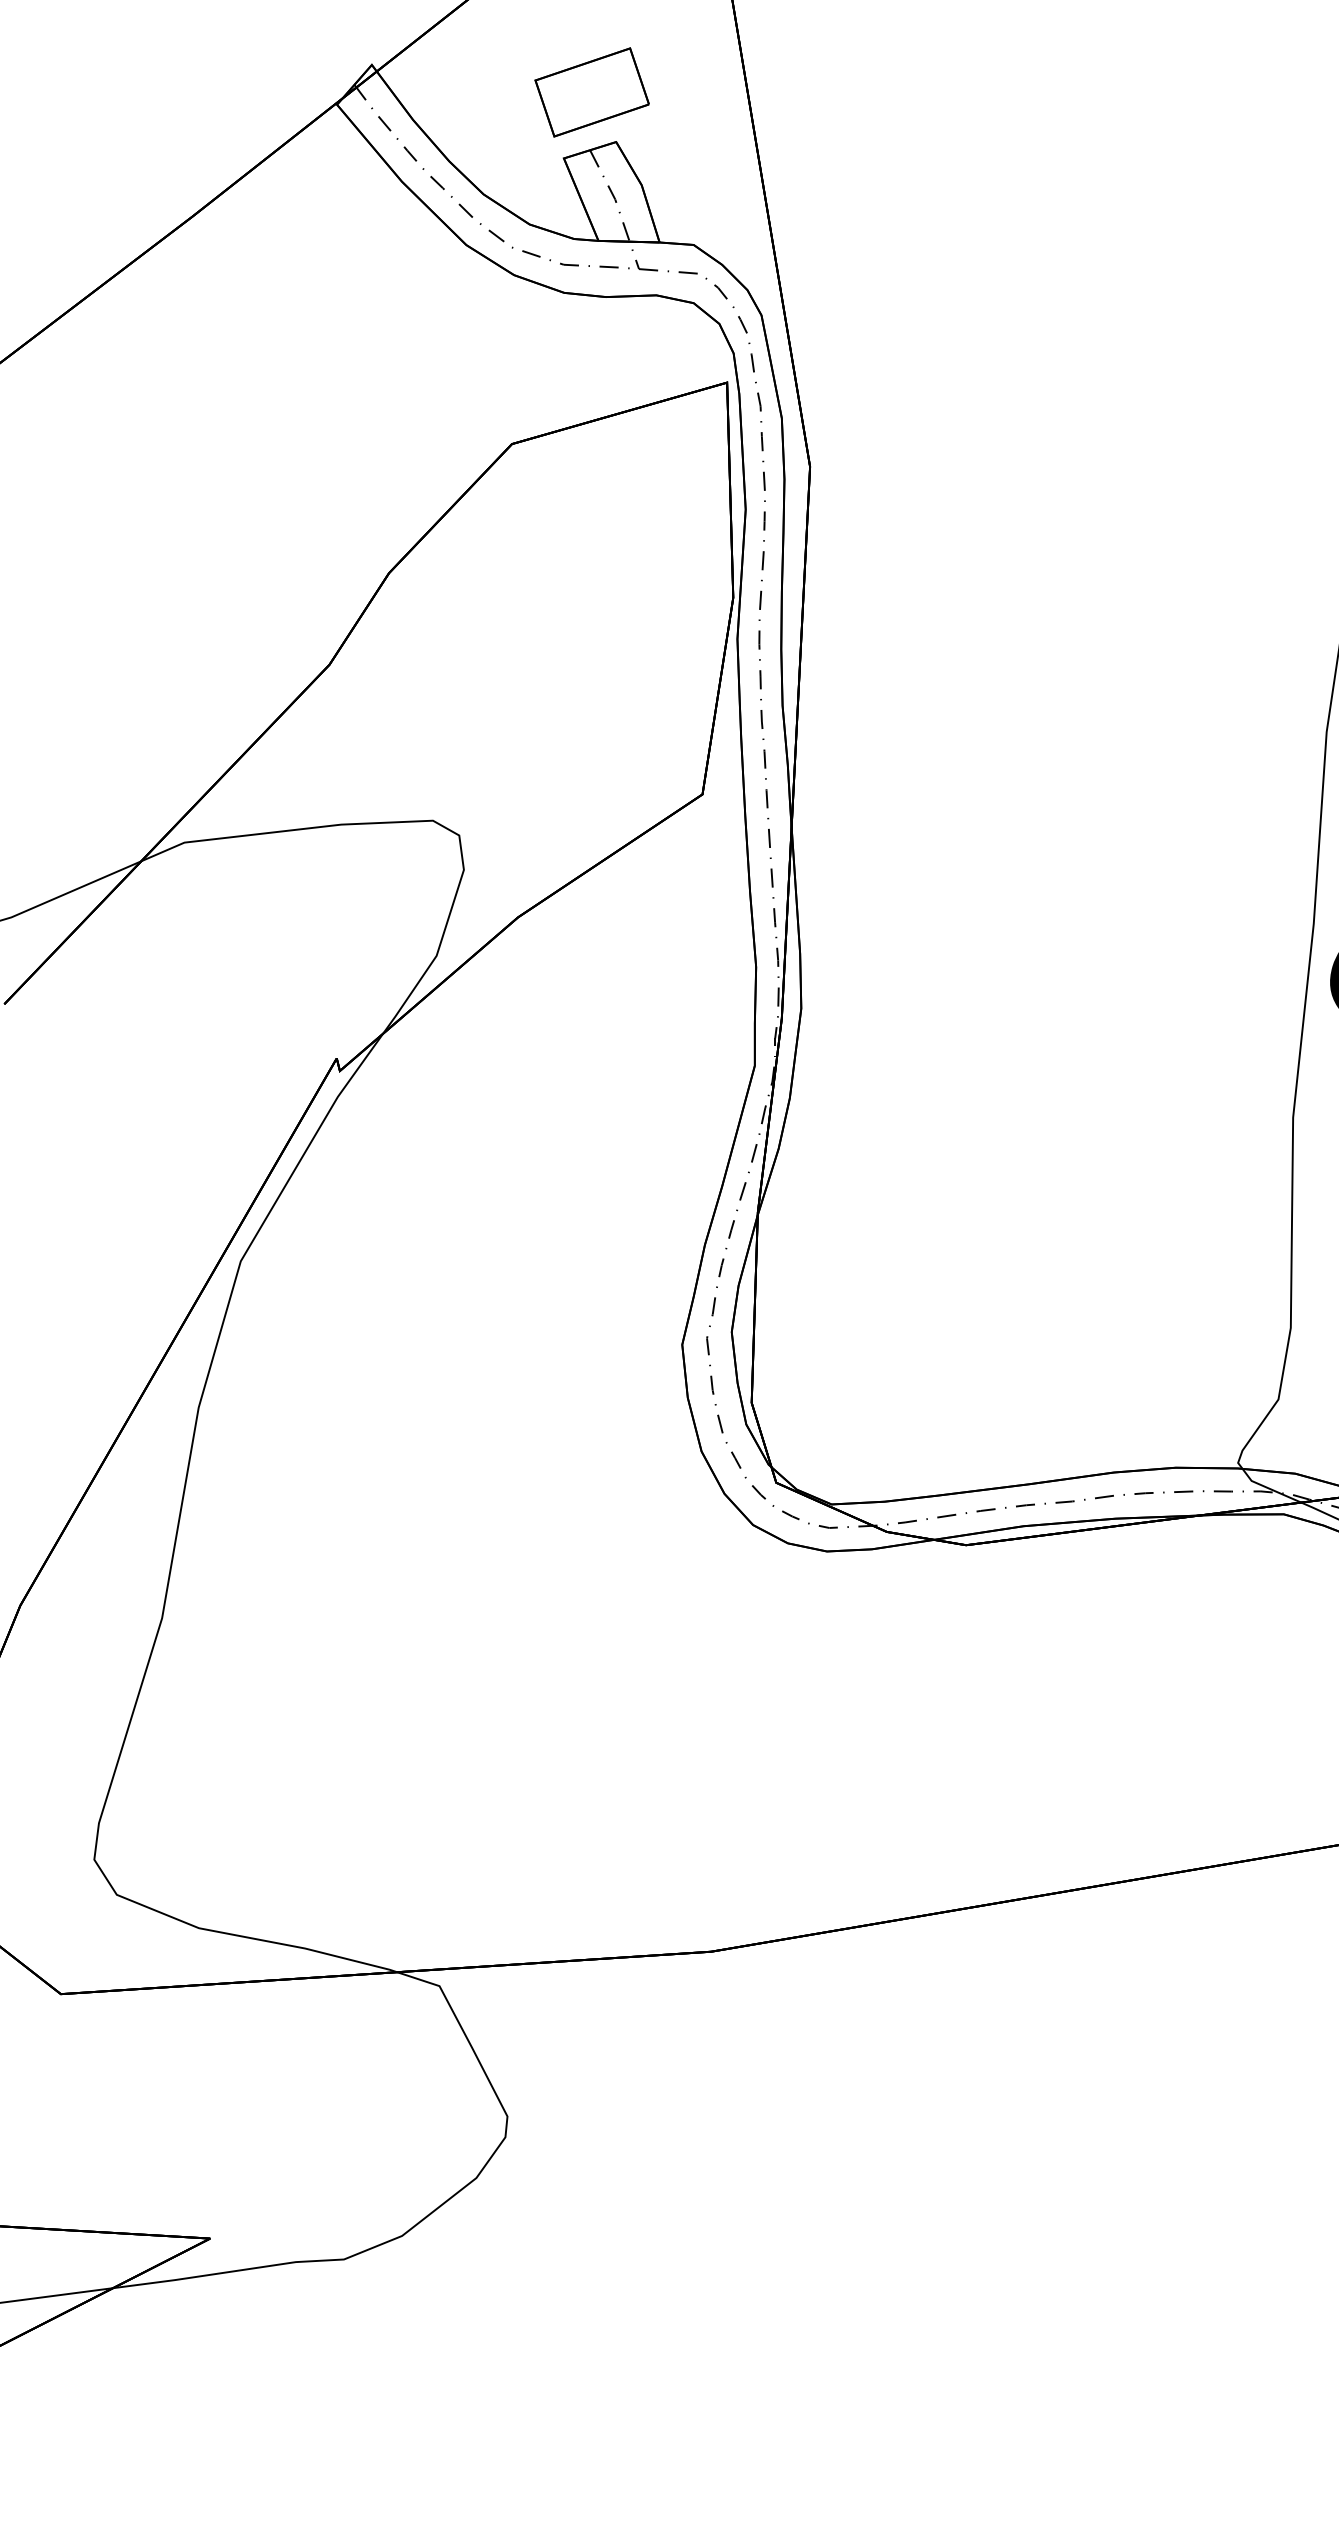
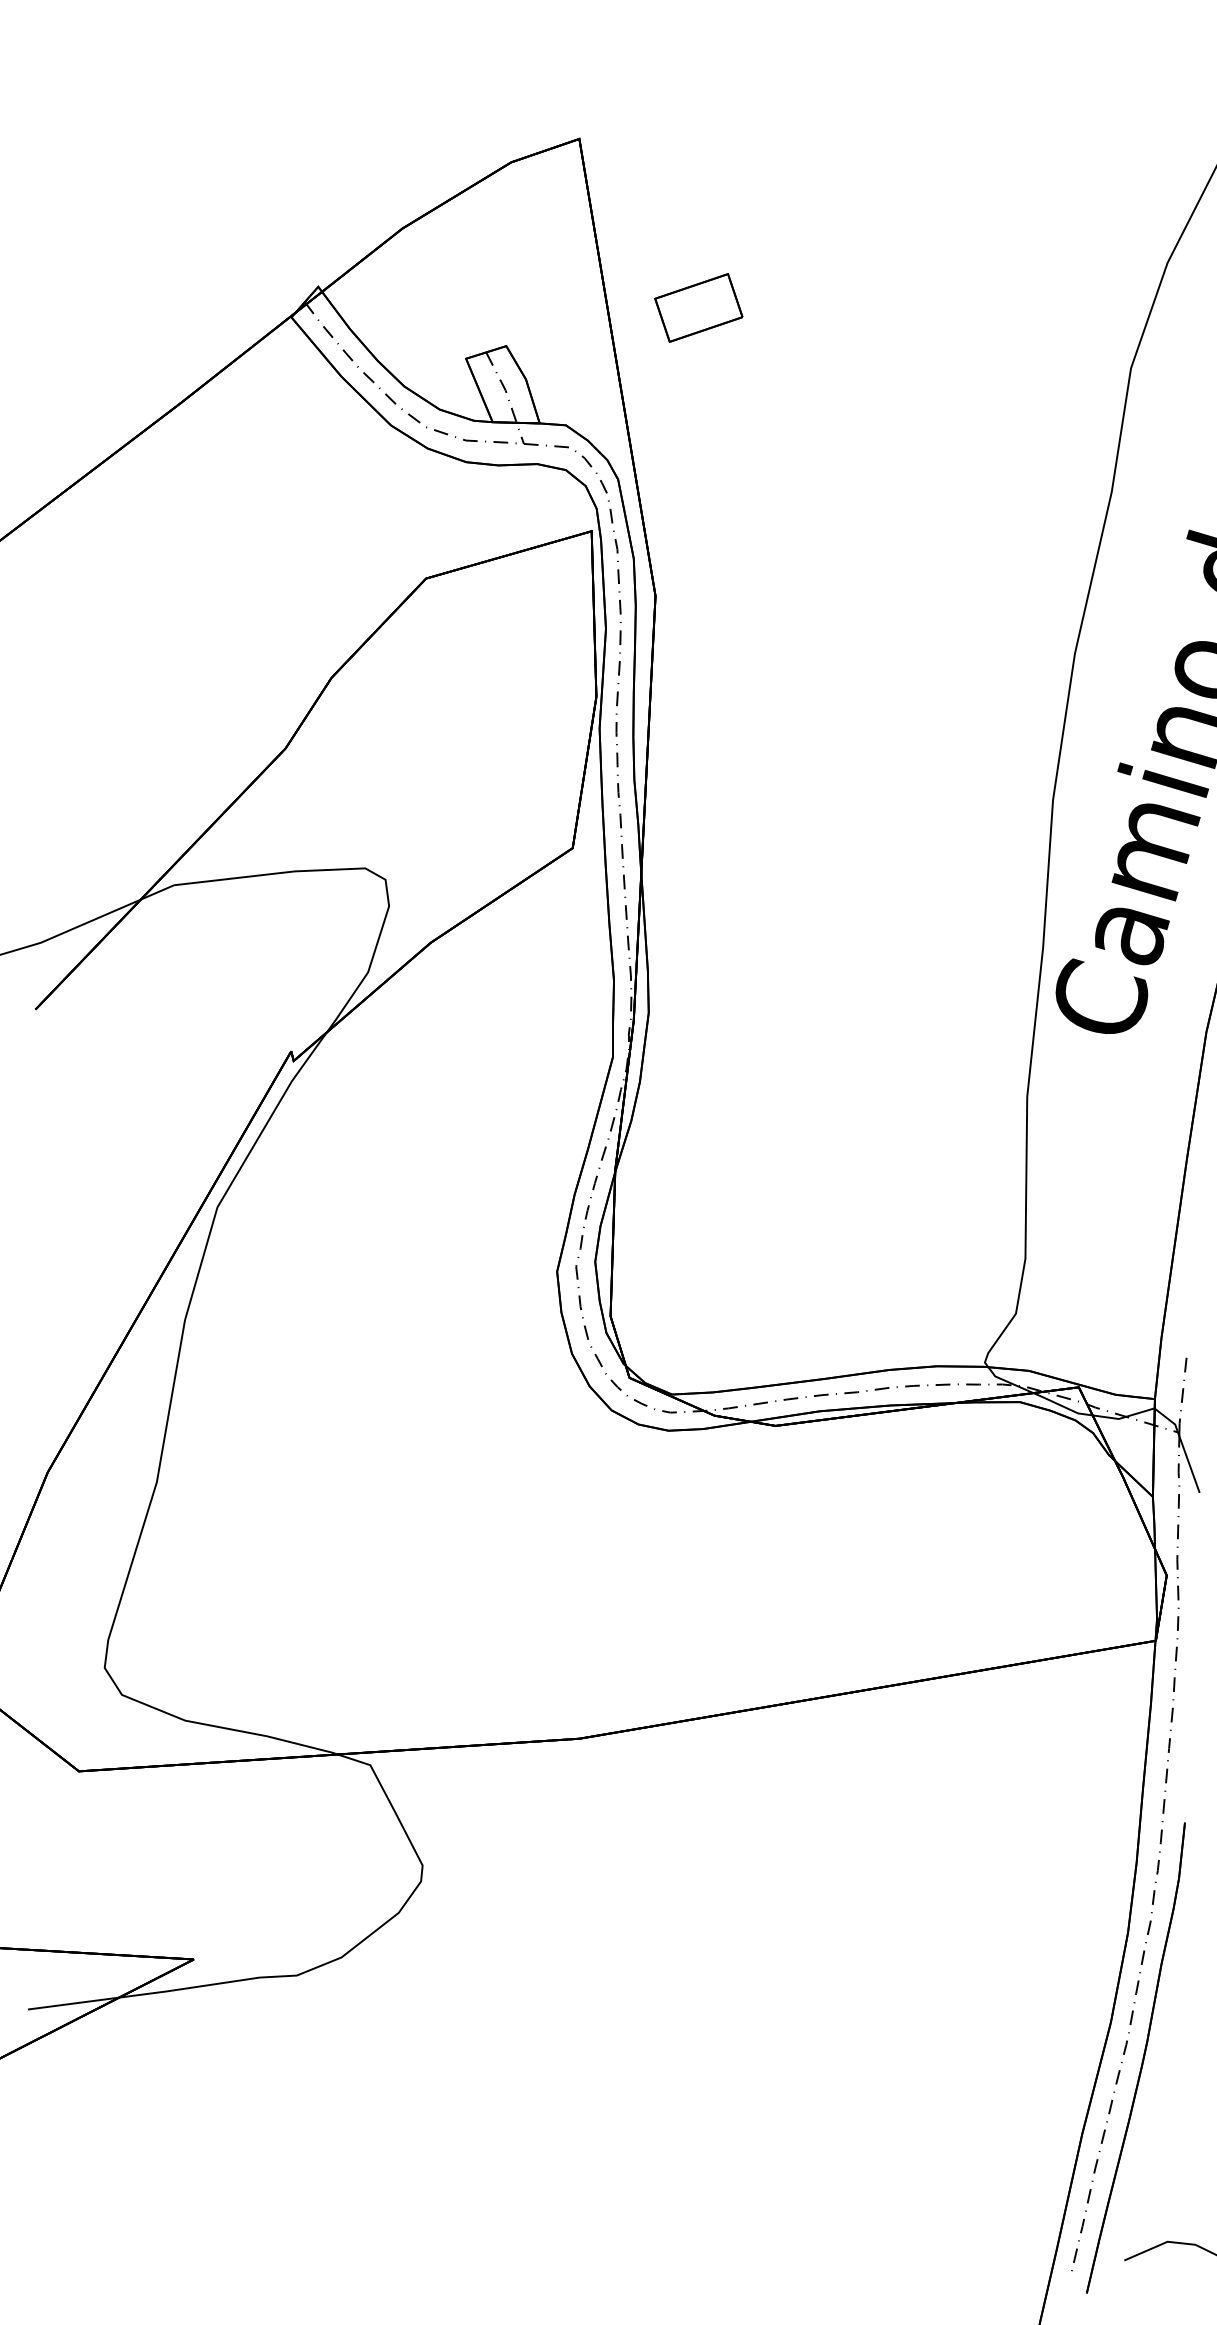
part: (591, 91) -> (698, 307), moved

